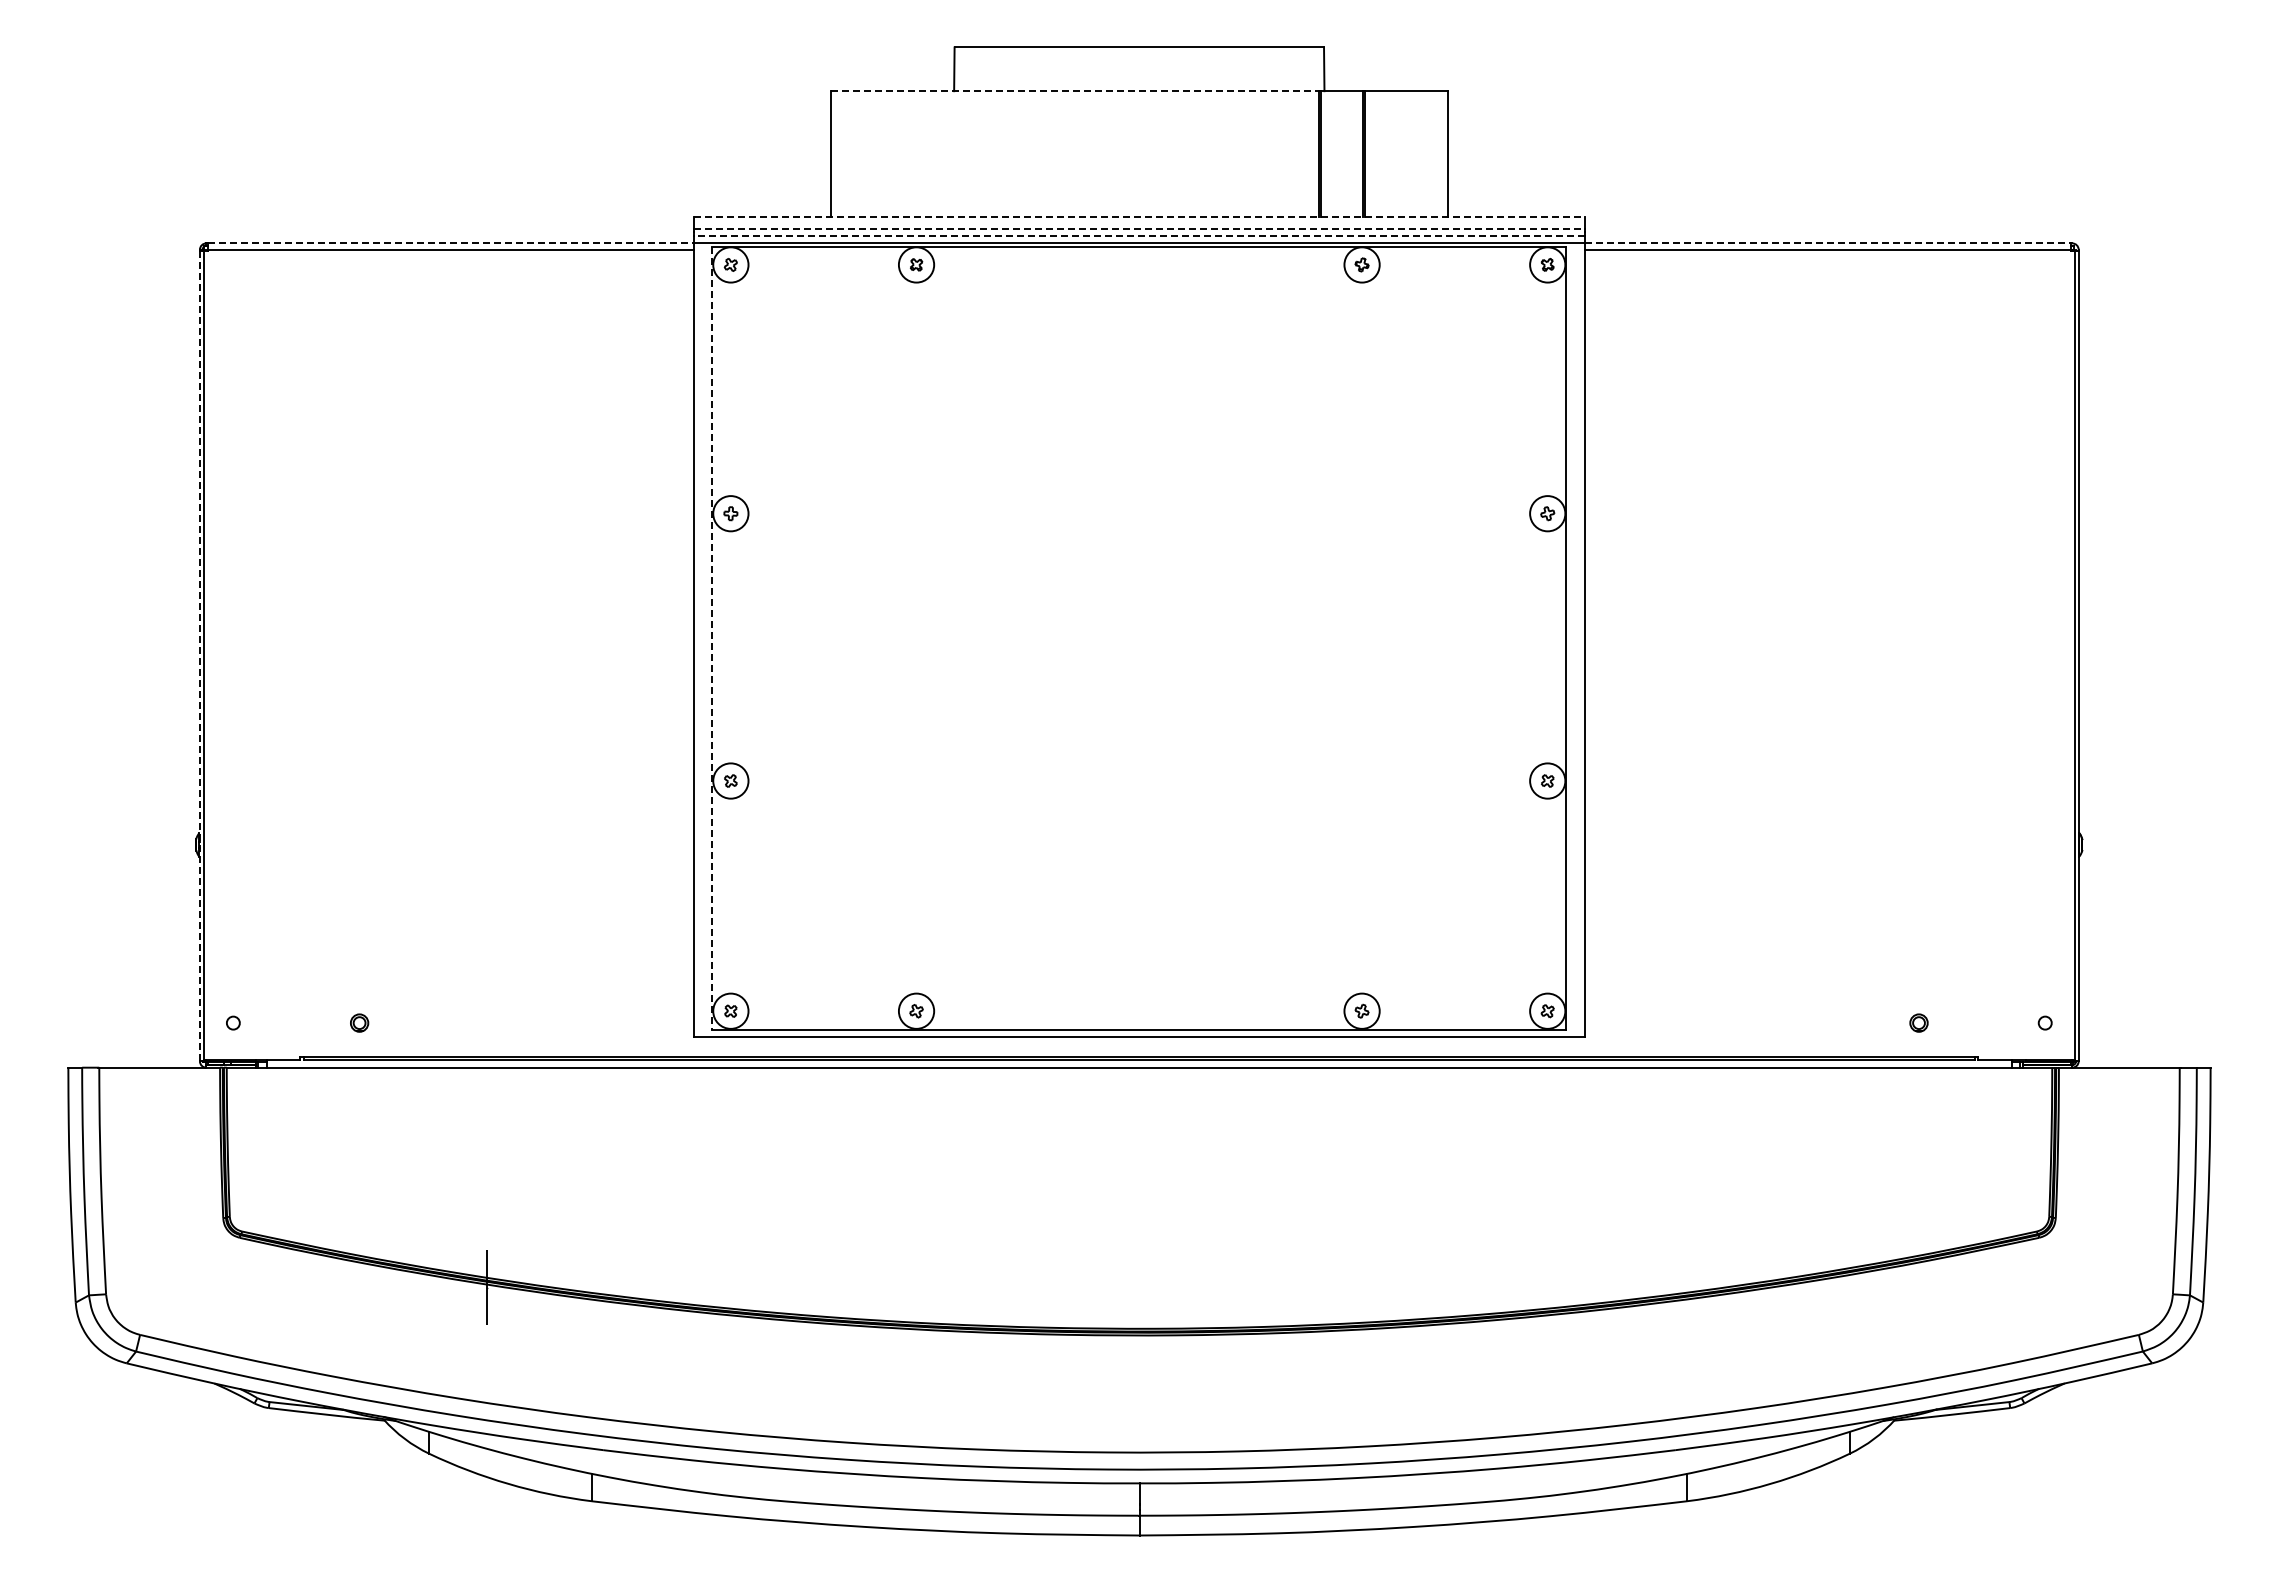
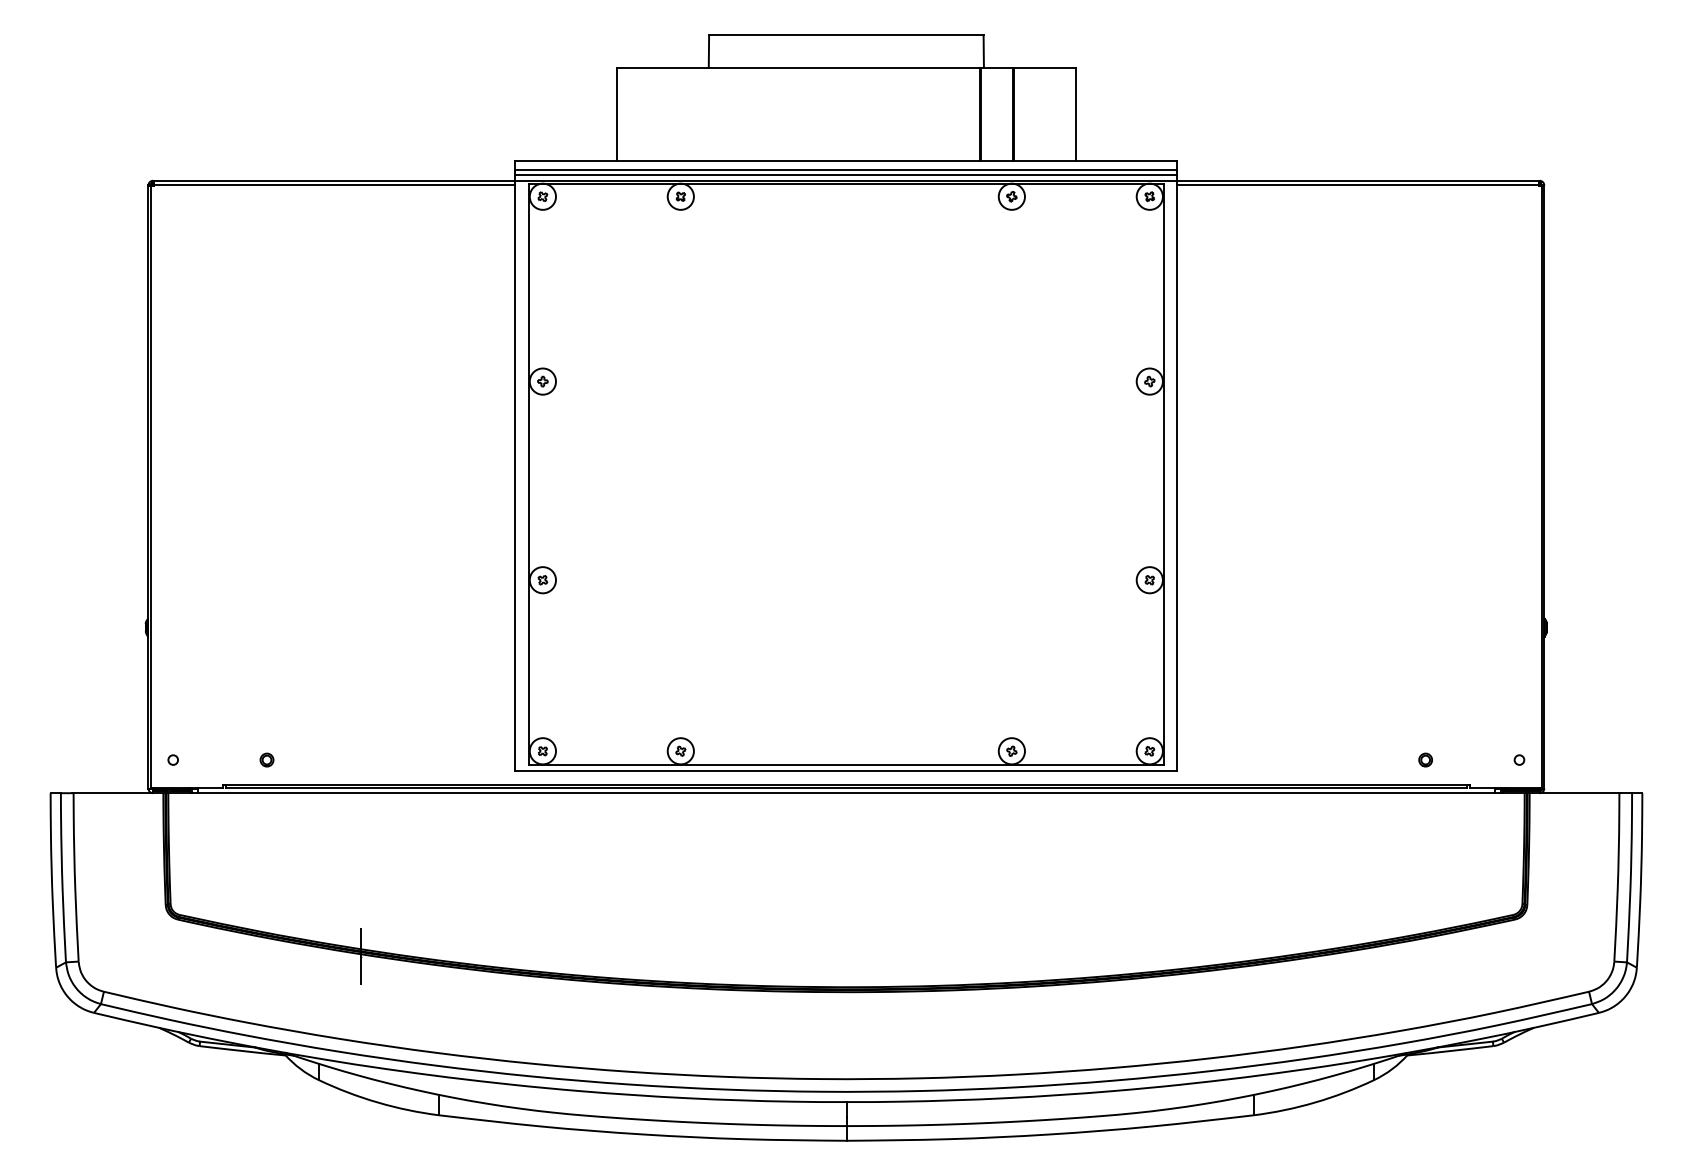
line: (1074, 91) -> (798, 67), dashed -> solid
line: (1139, 217) -> (846, 161), dashed -> solid
line: (1139, 228) -> (846, 169), dashed -> solid
line: (1139, 235) -> (846, 174), dashed -> solid
line: (451, 243) -> (335, 180), dashed -> solid
line: (1828, 243) -> (1358, 180), dashed -> solid
line: (712, 638) -> (529, 474), dashed -> solid
line: (199, 655) -> (148, 486), dashed -> solid

